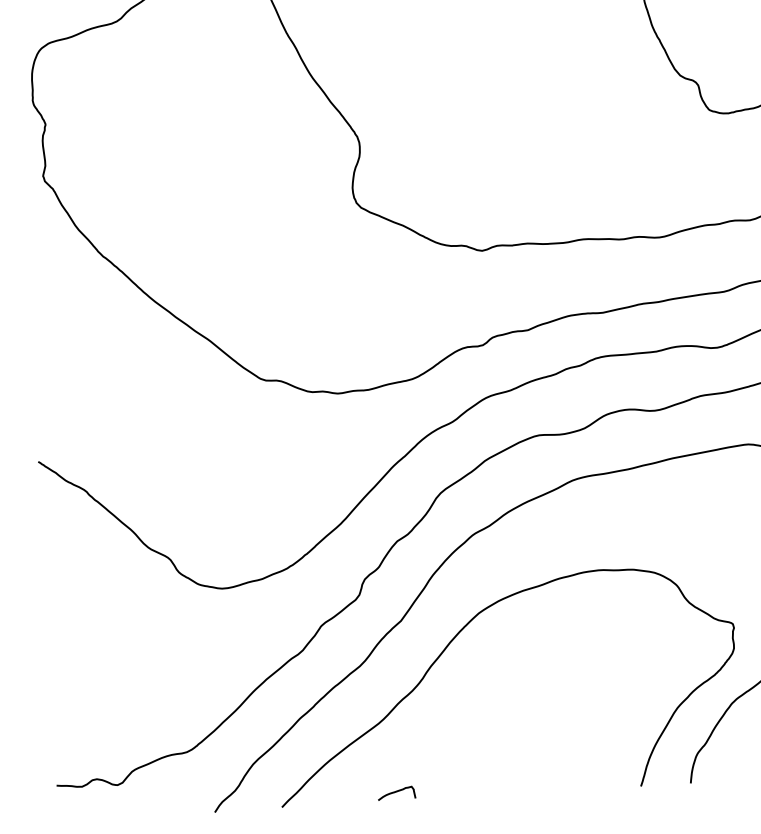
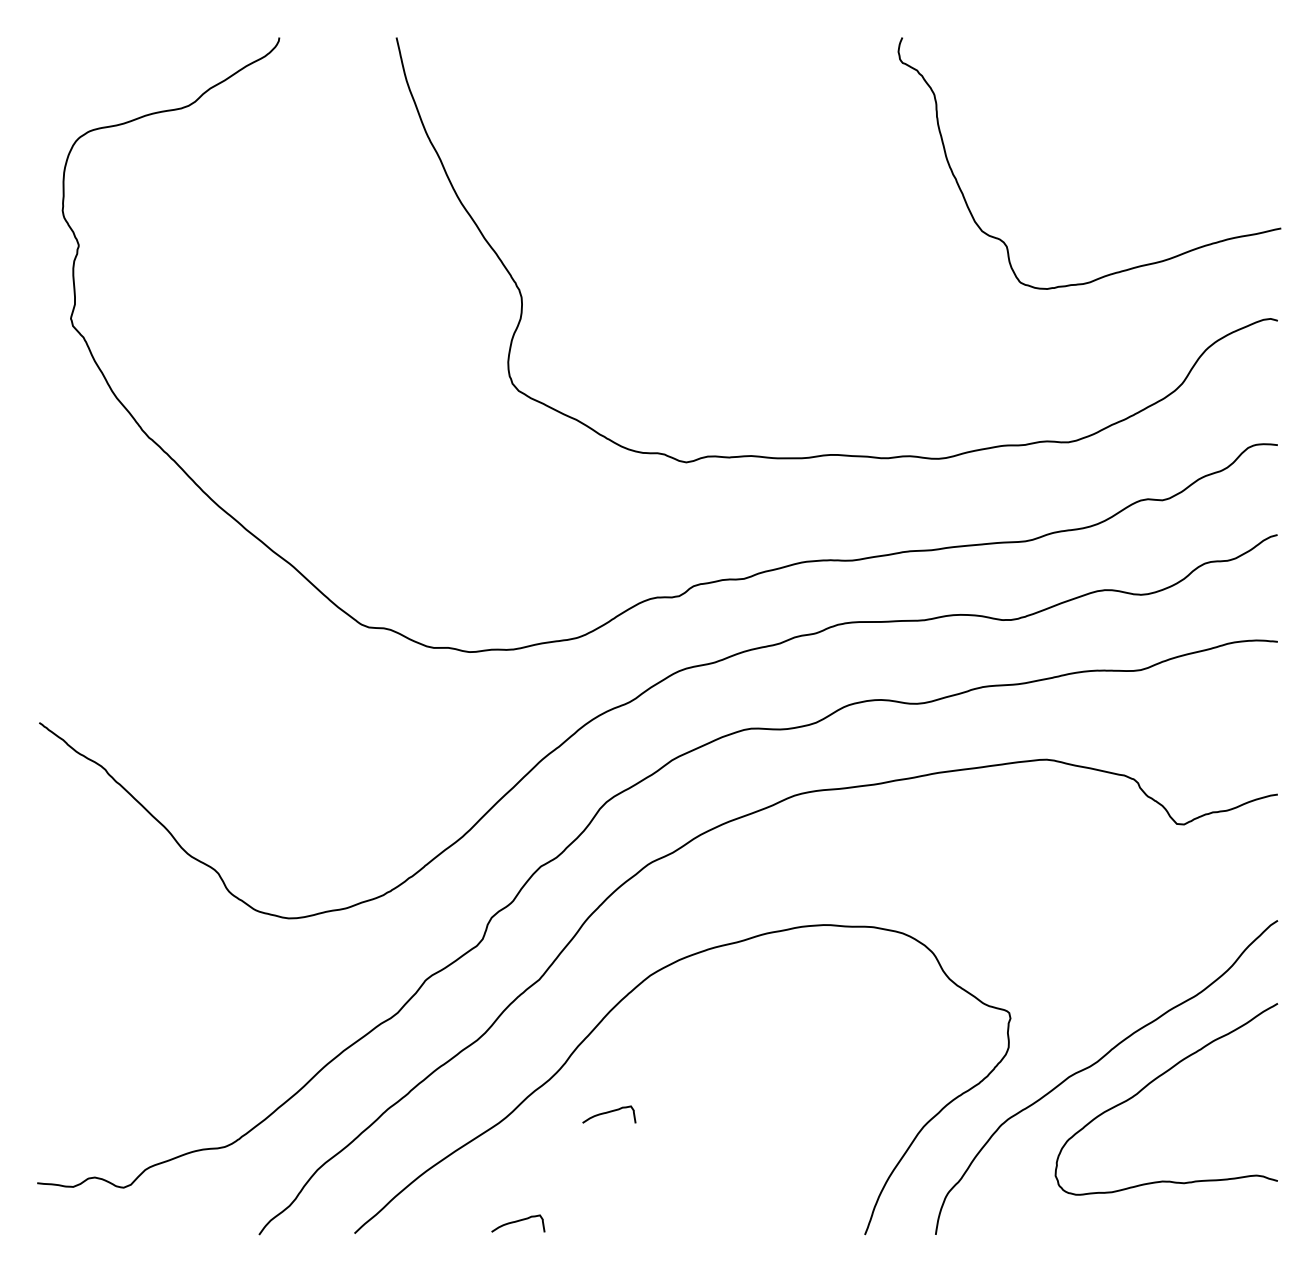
curve: (455, 712) -> (608, 1113), added

